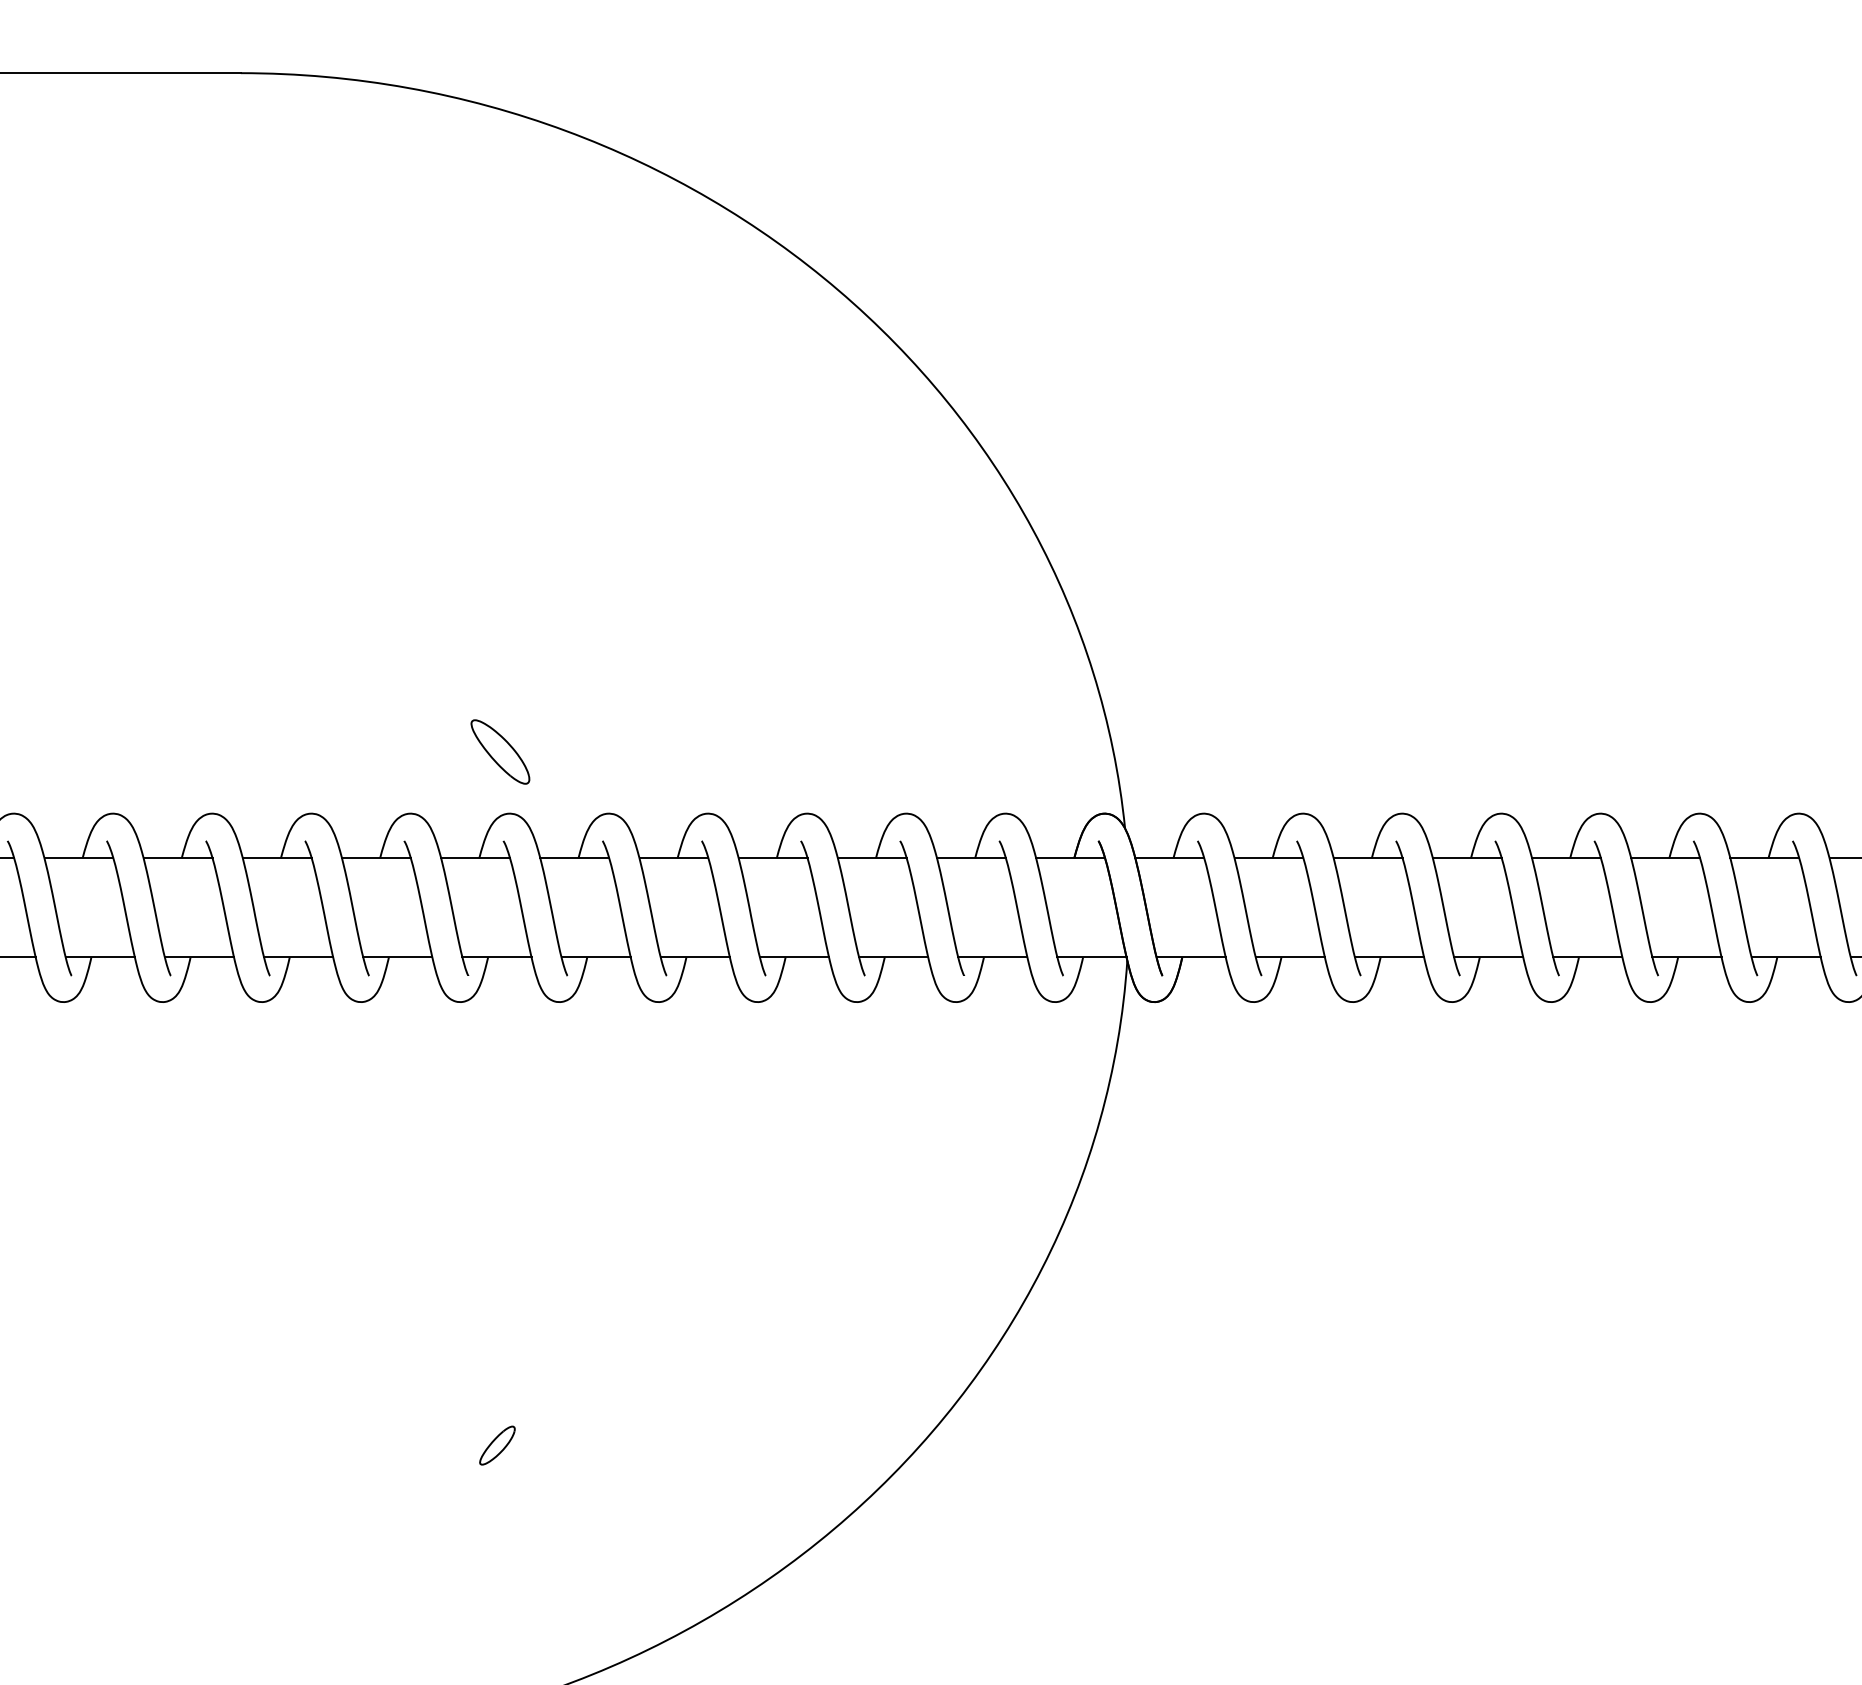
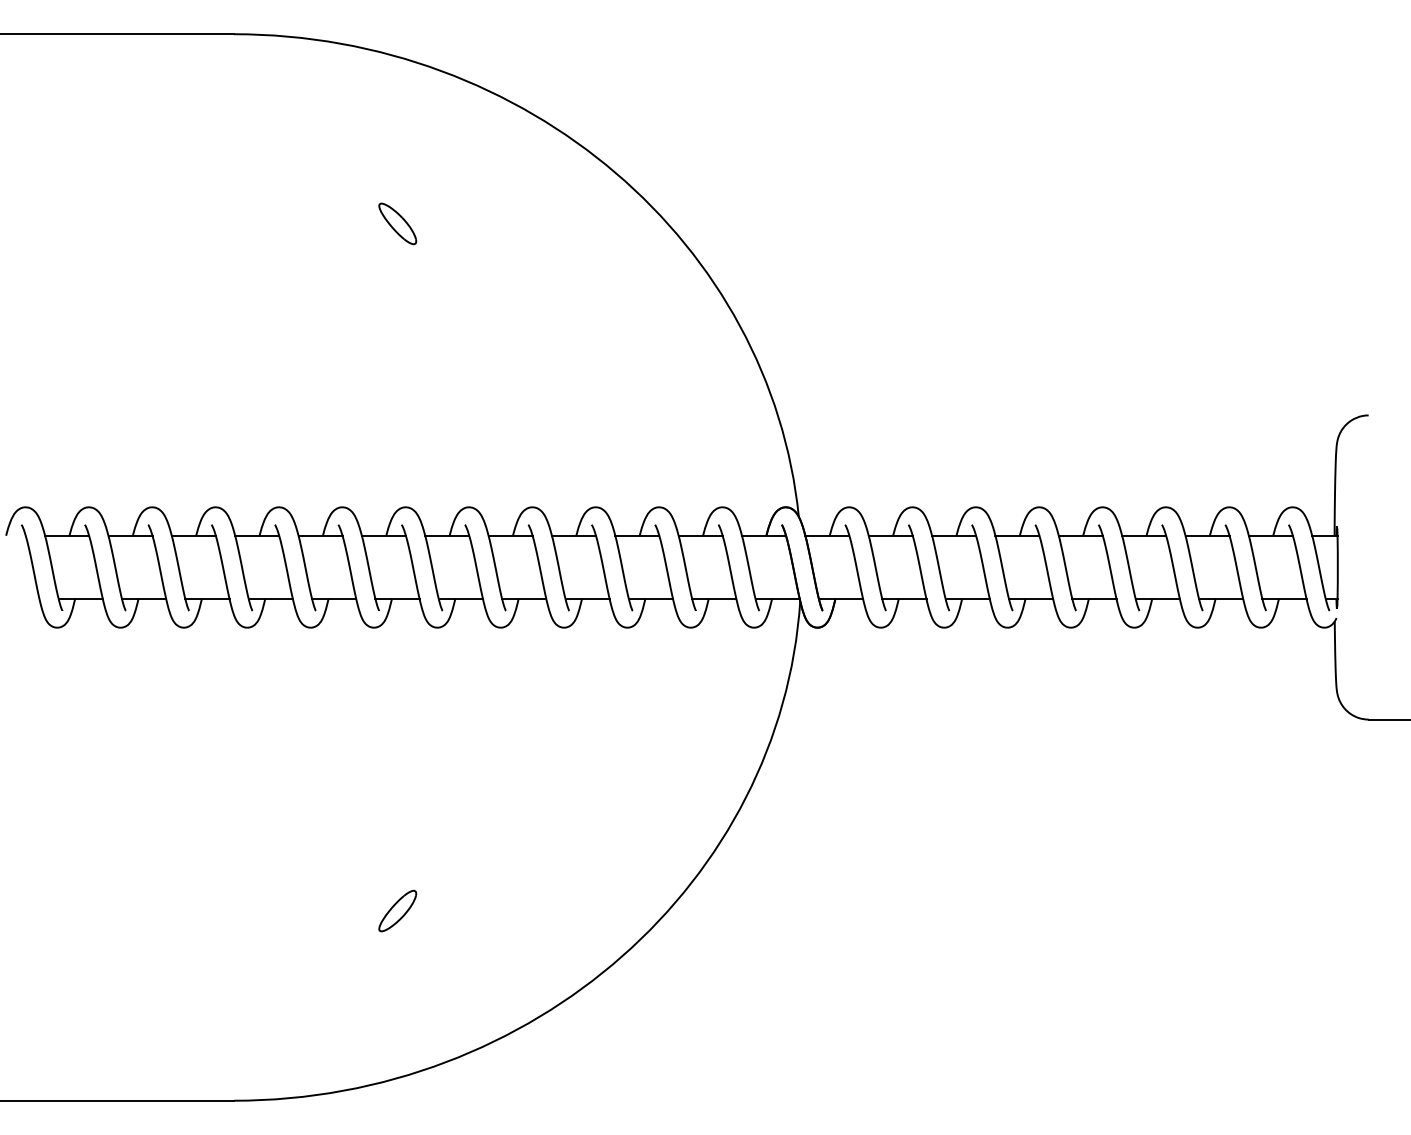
part: (500, 751) -> (397, 223), moved
part: (496, 1444) -> (397, 910), size x1.67

